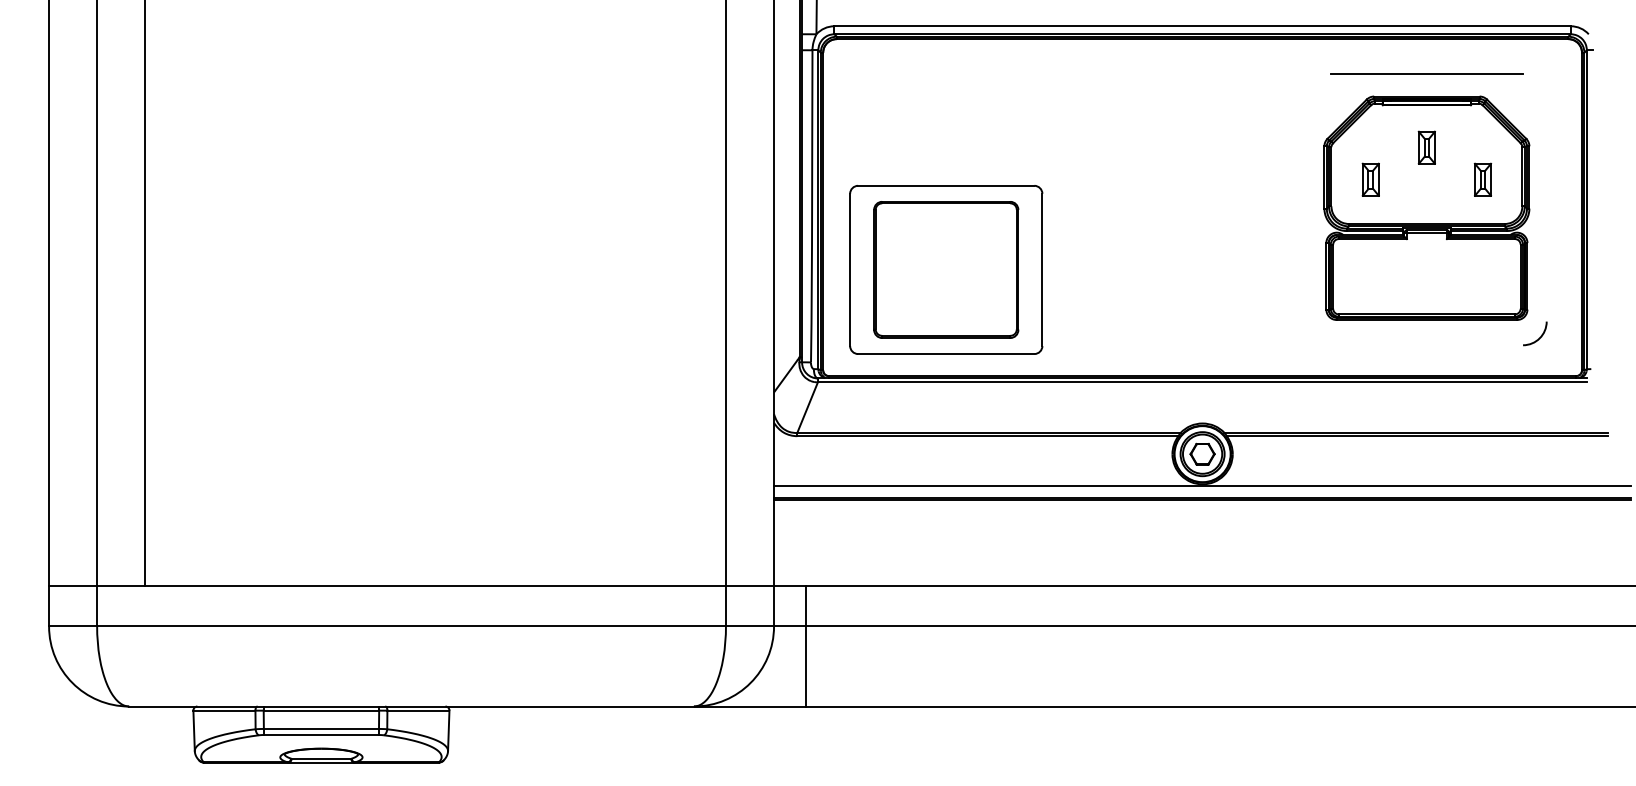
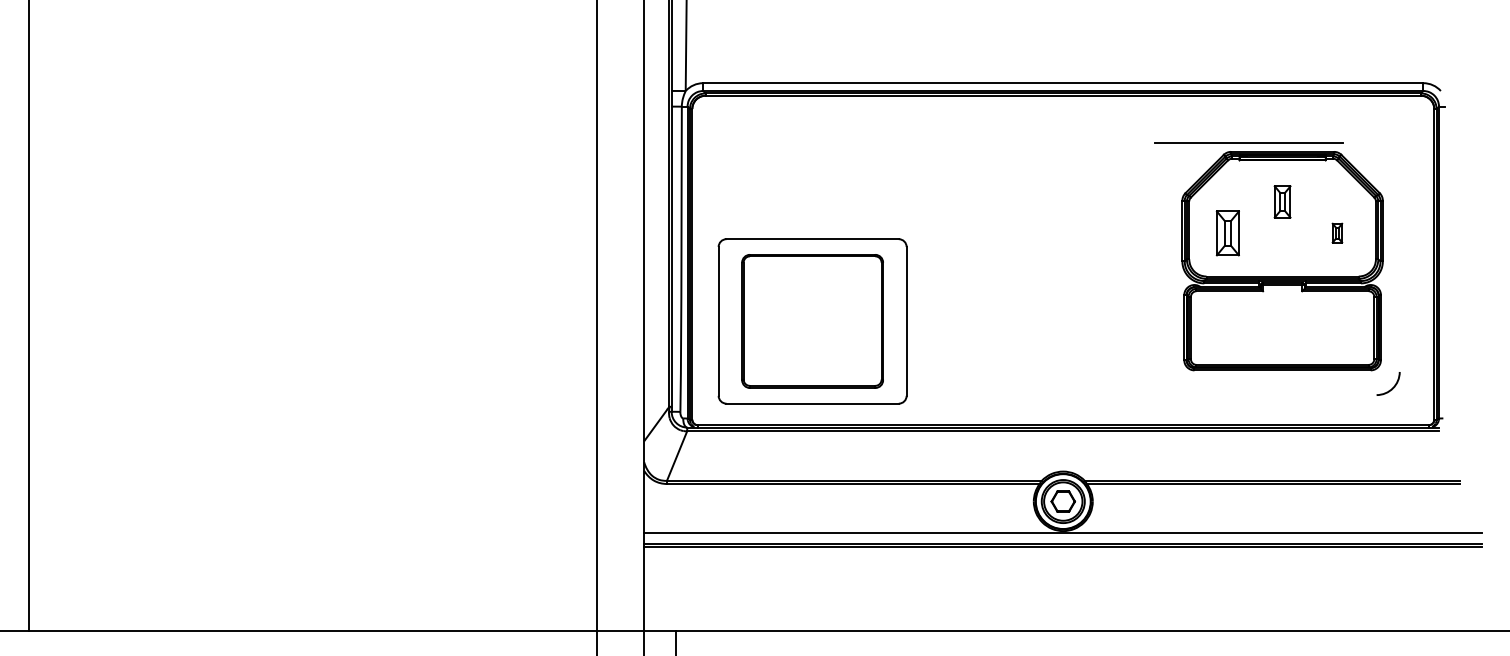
line: (1426, 73) -> (1248, 143), moved
part: (1370, 179) -> (1227, 233), size x1.4
part: (1482, 179) -> (1336, 233), size x0.6

